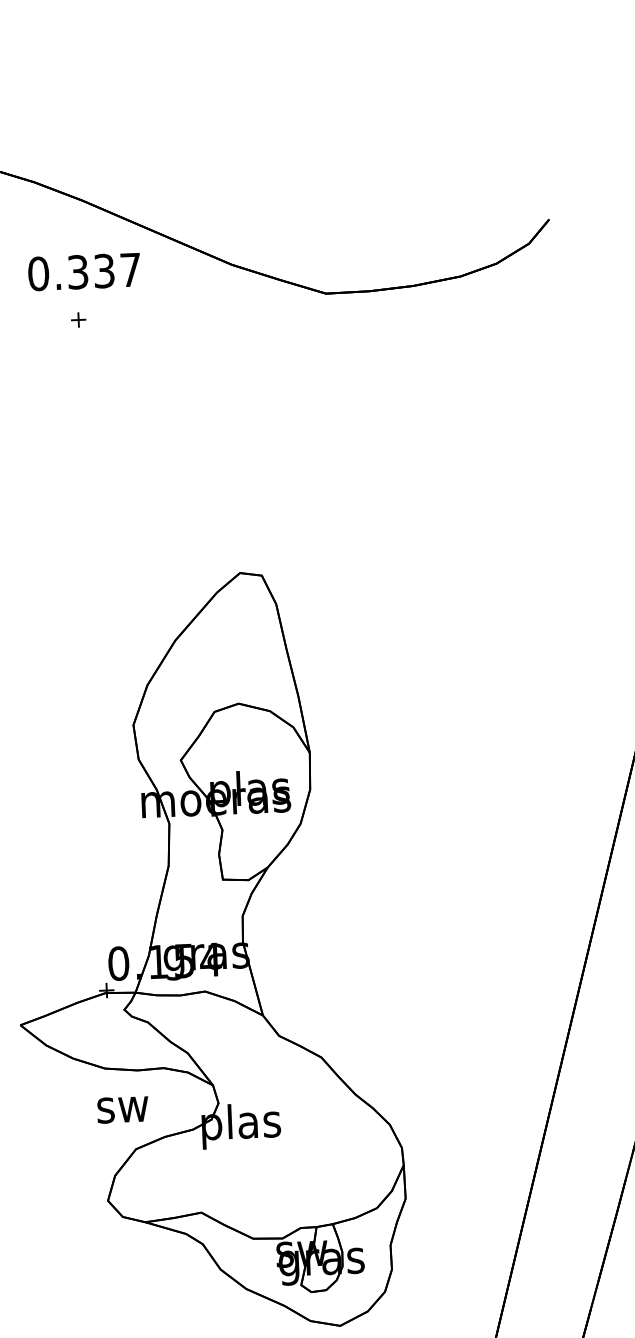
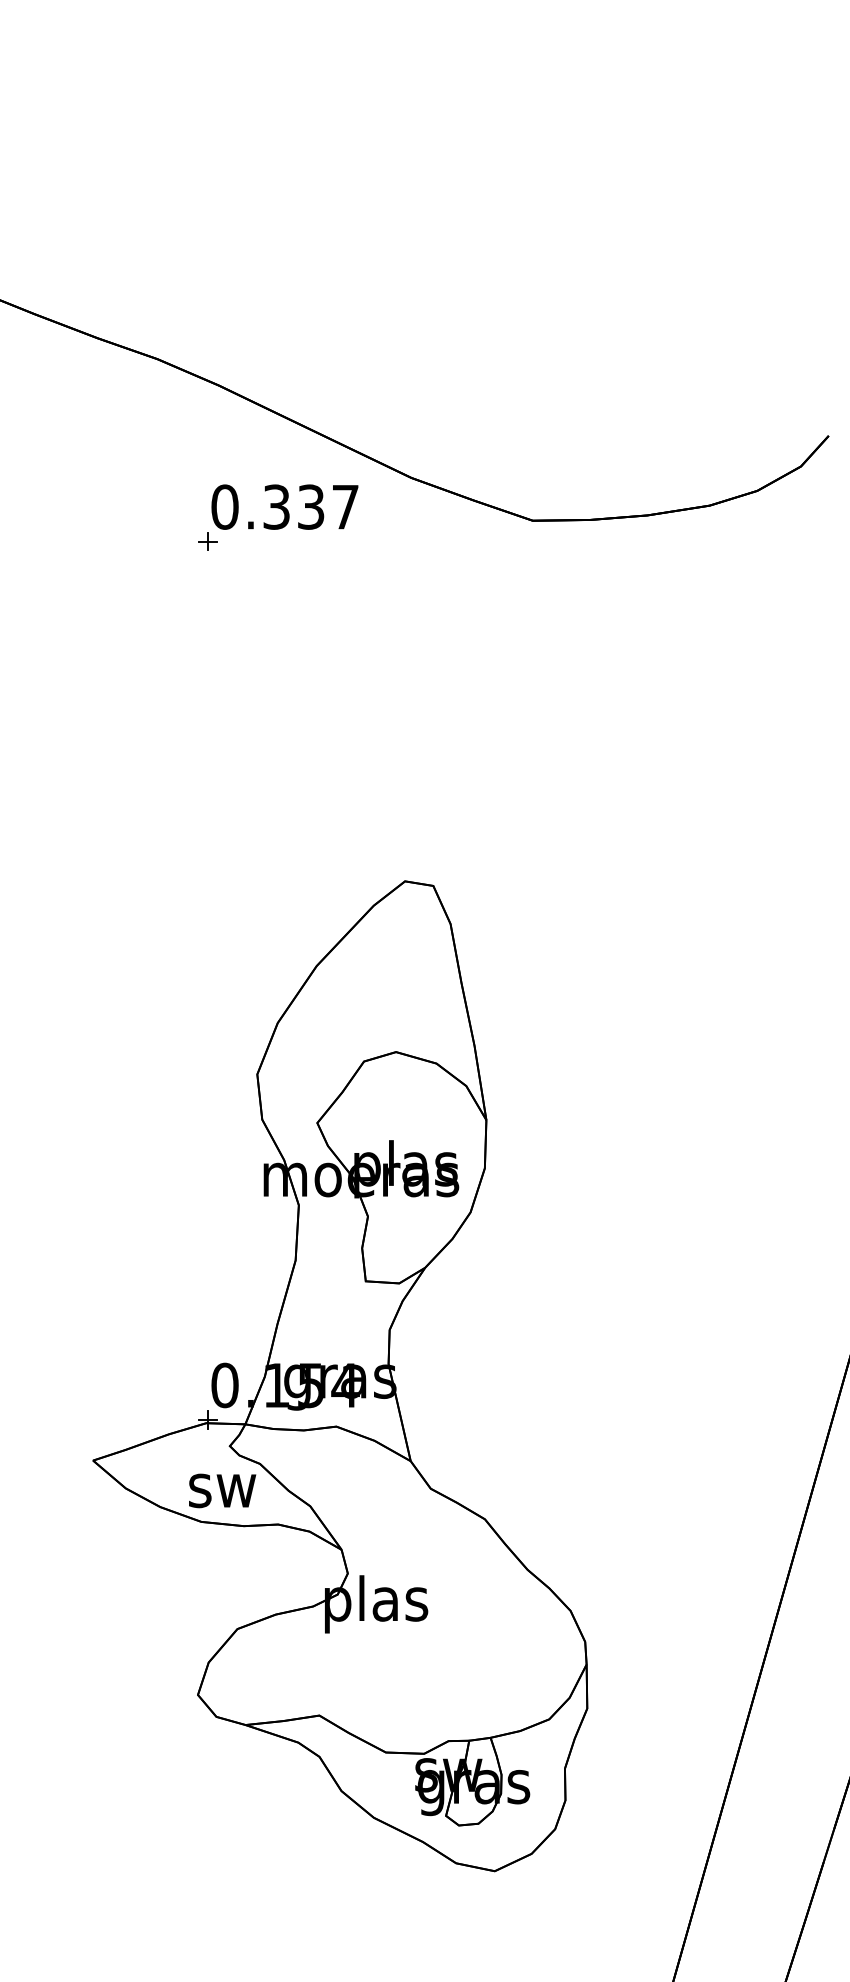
text: (84, 271) -> (284, 506), moved
text: (122, 1109) -> (222, 1490), moved

